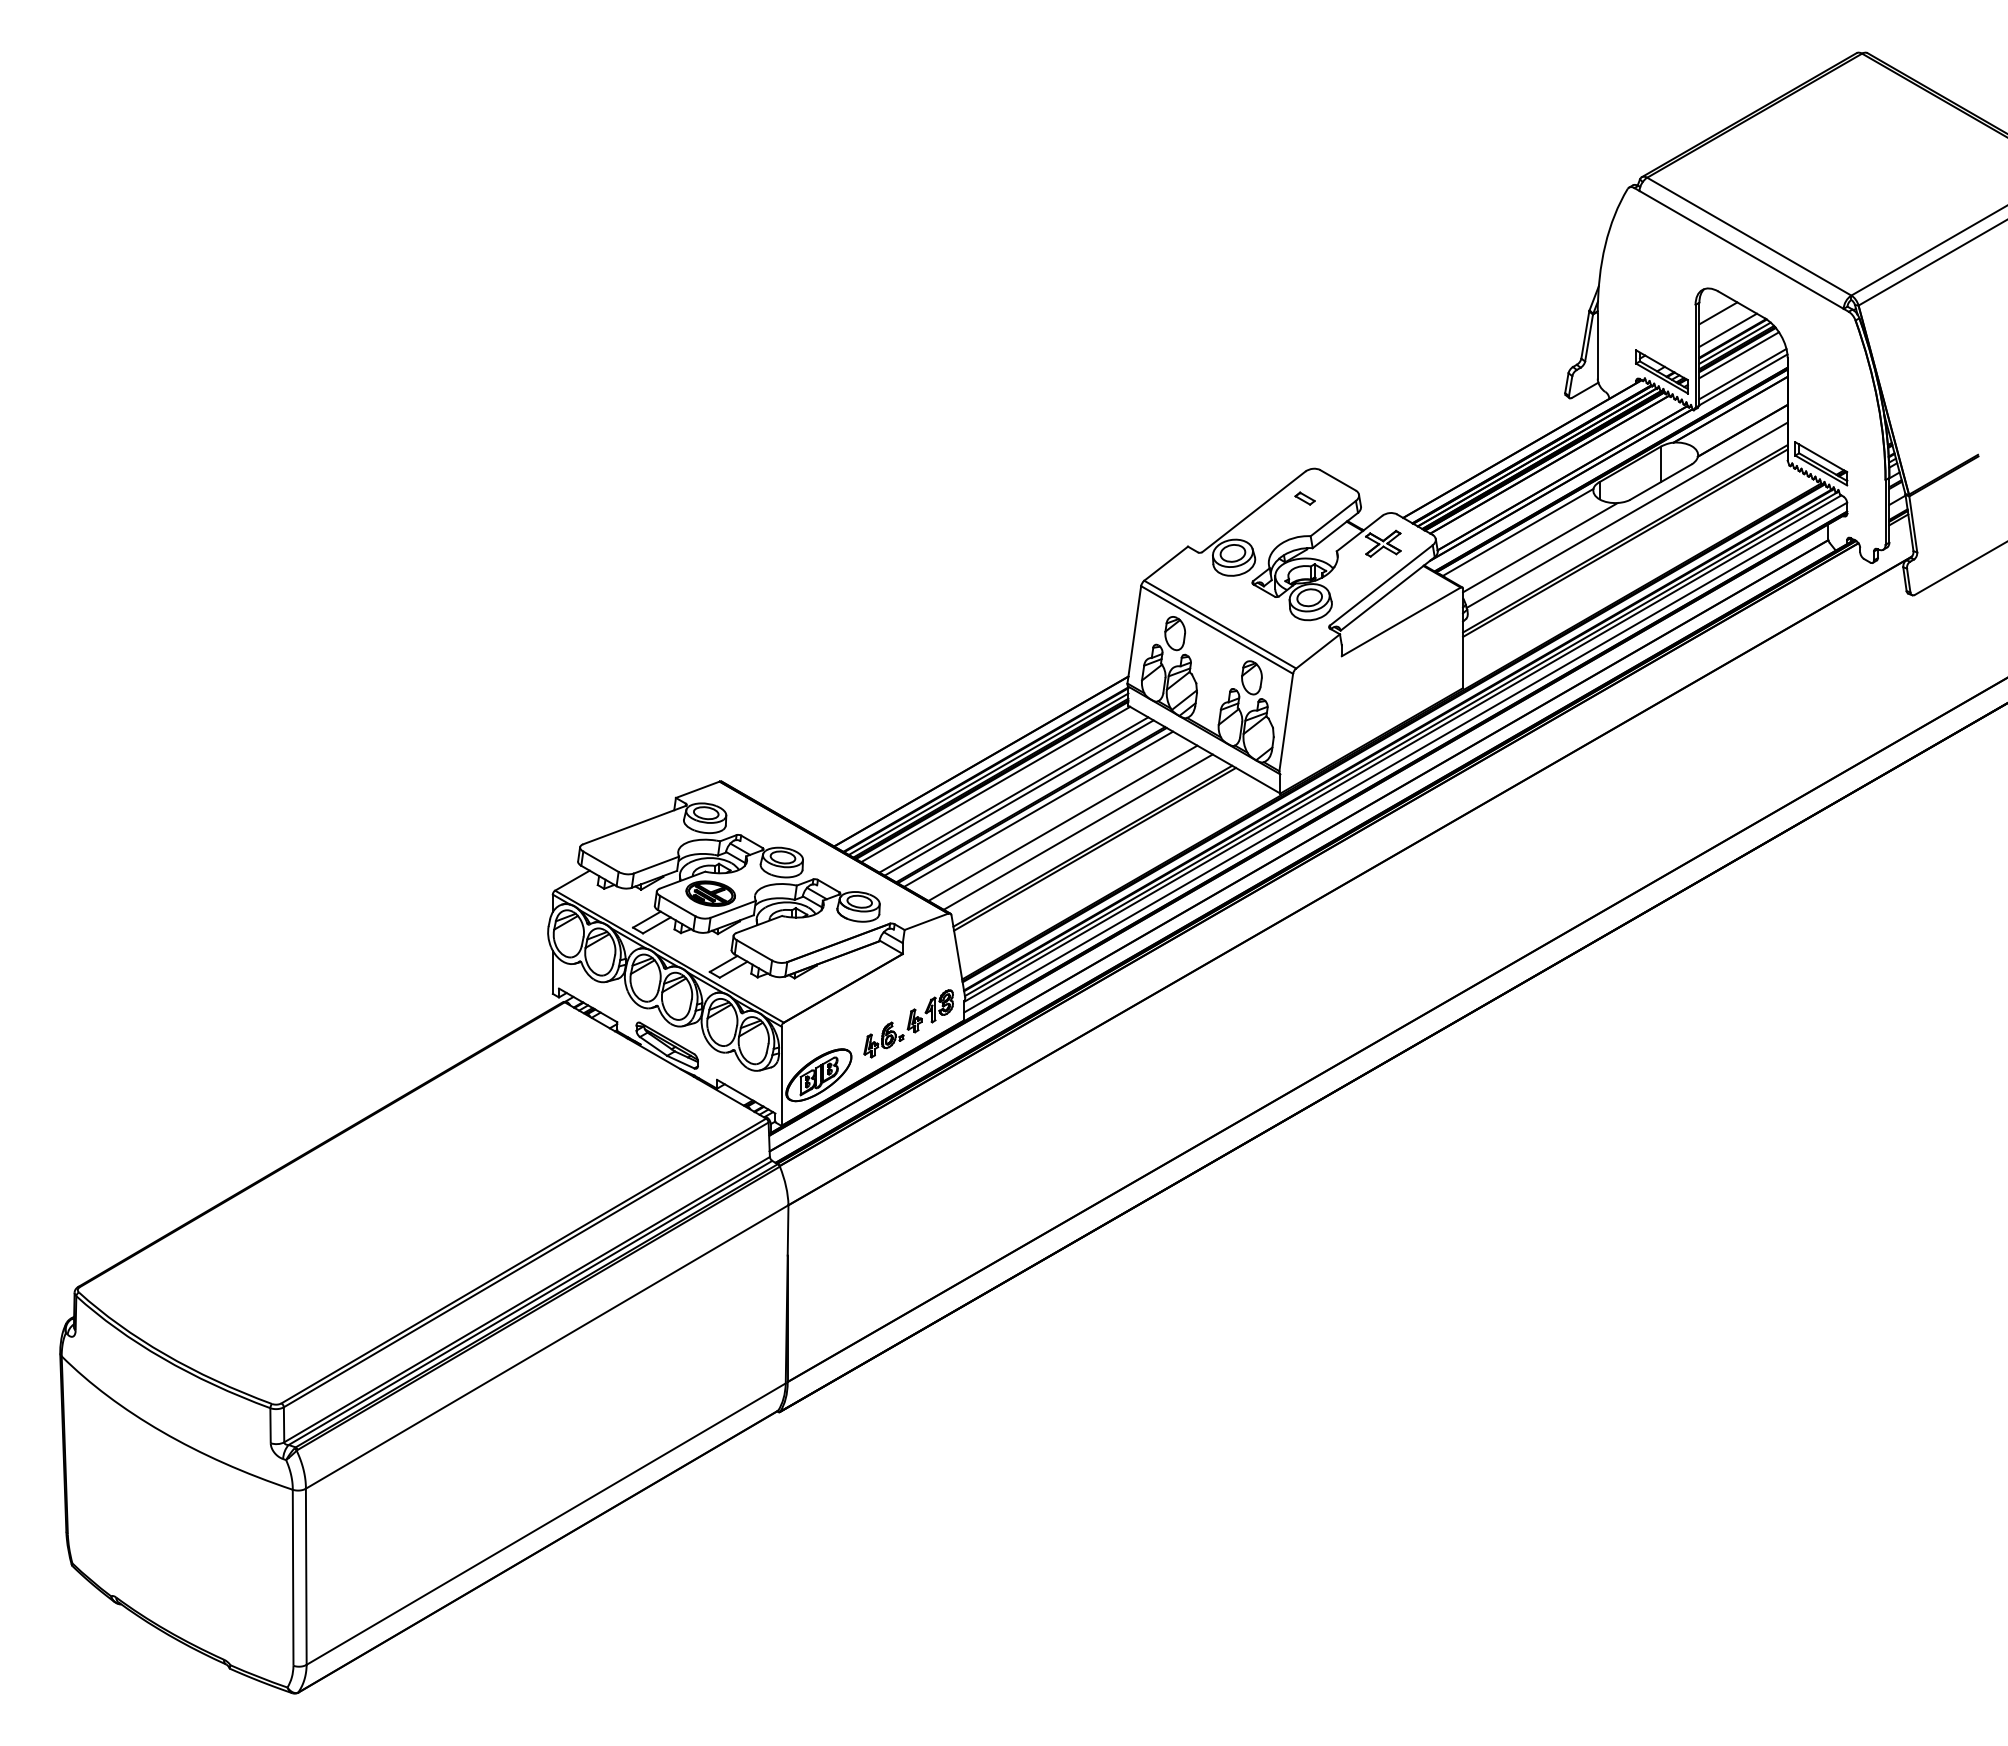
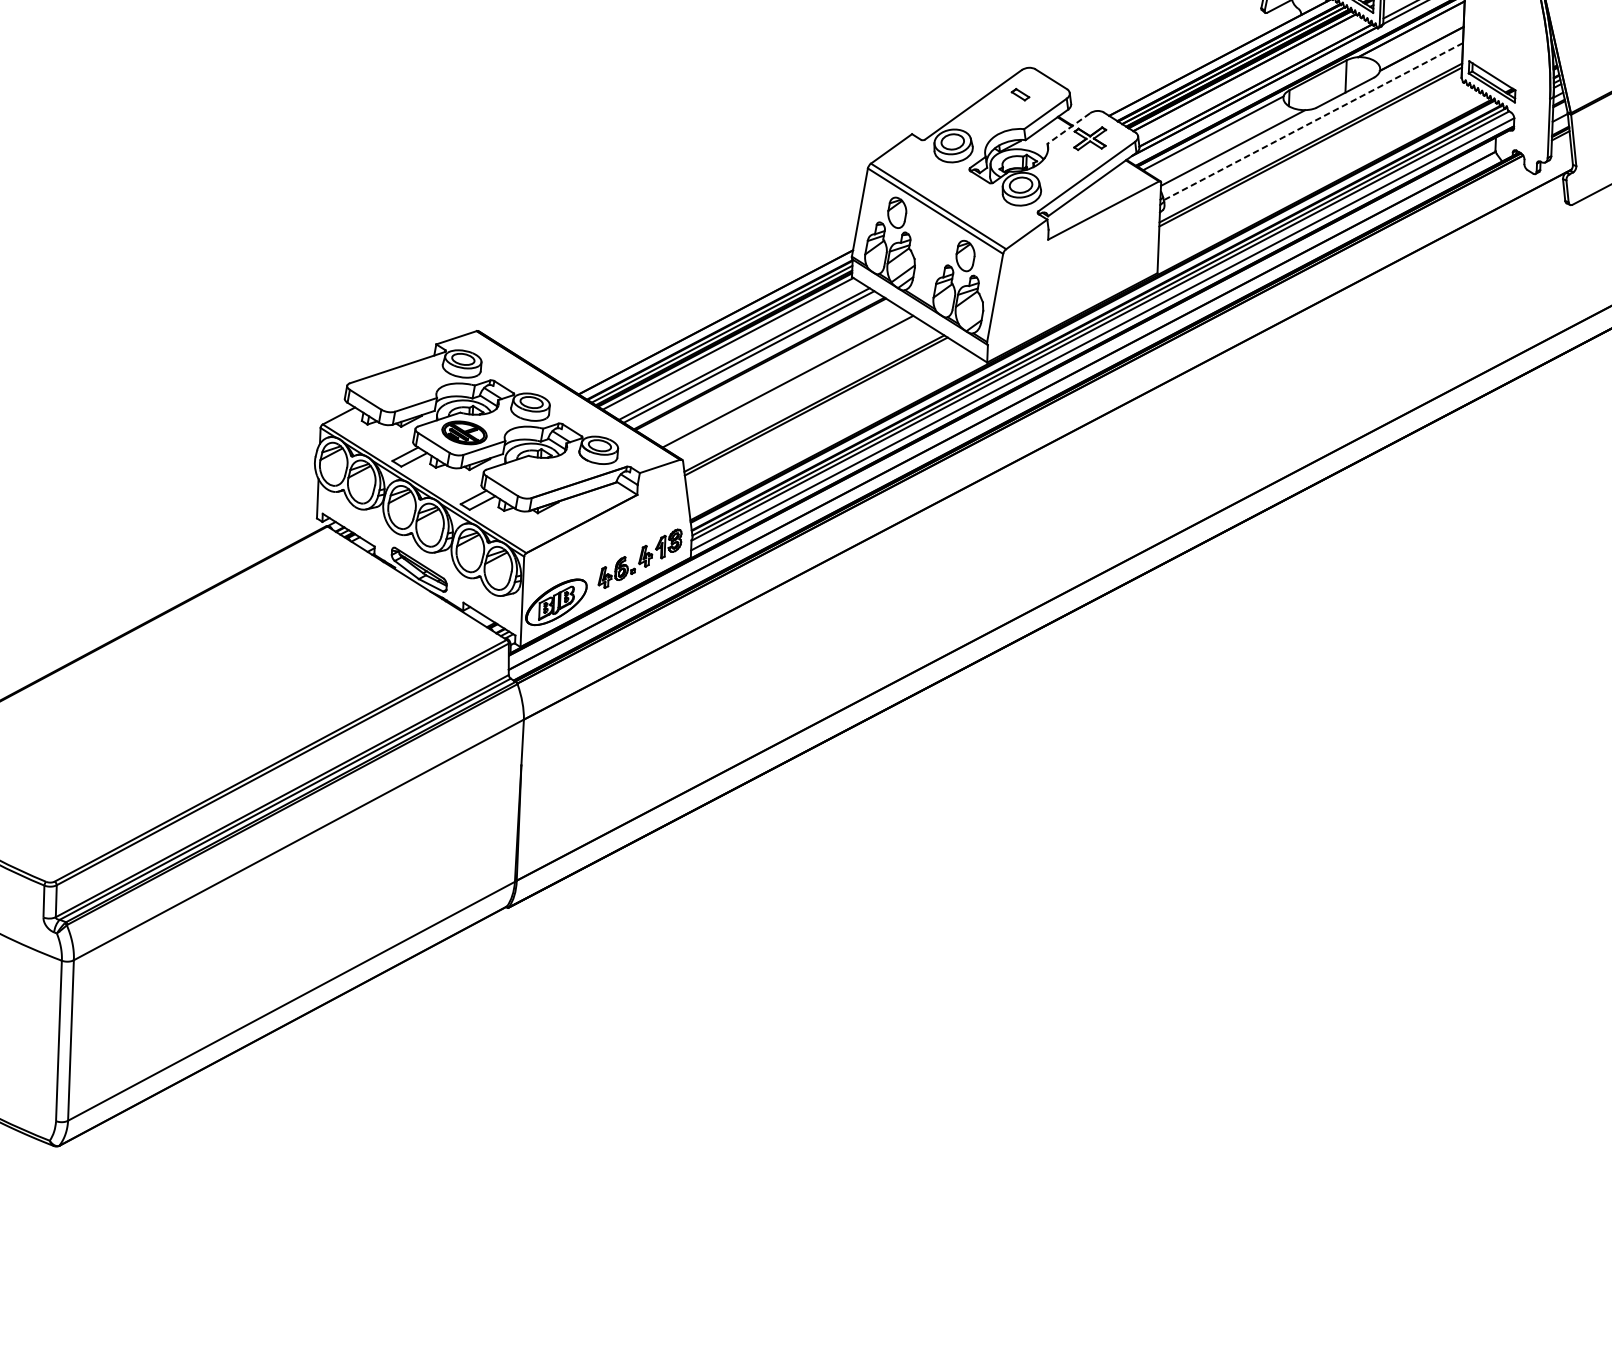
line: (1626, 515) -> (1312, 121), solid -> dashed
line: (1359, 533) -> (1068, 128), solid -> dashed
line: (1038, 808) -> (766, 367), removed
line: (1077, 831) -> (800, 389), removed

